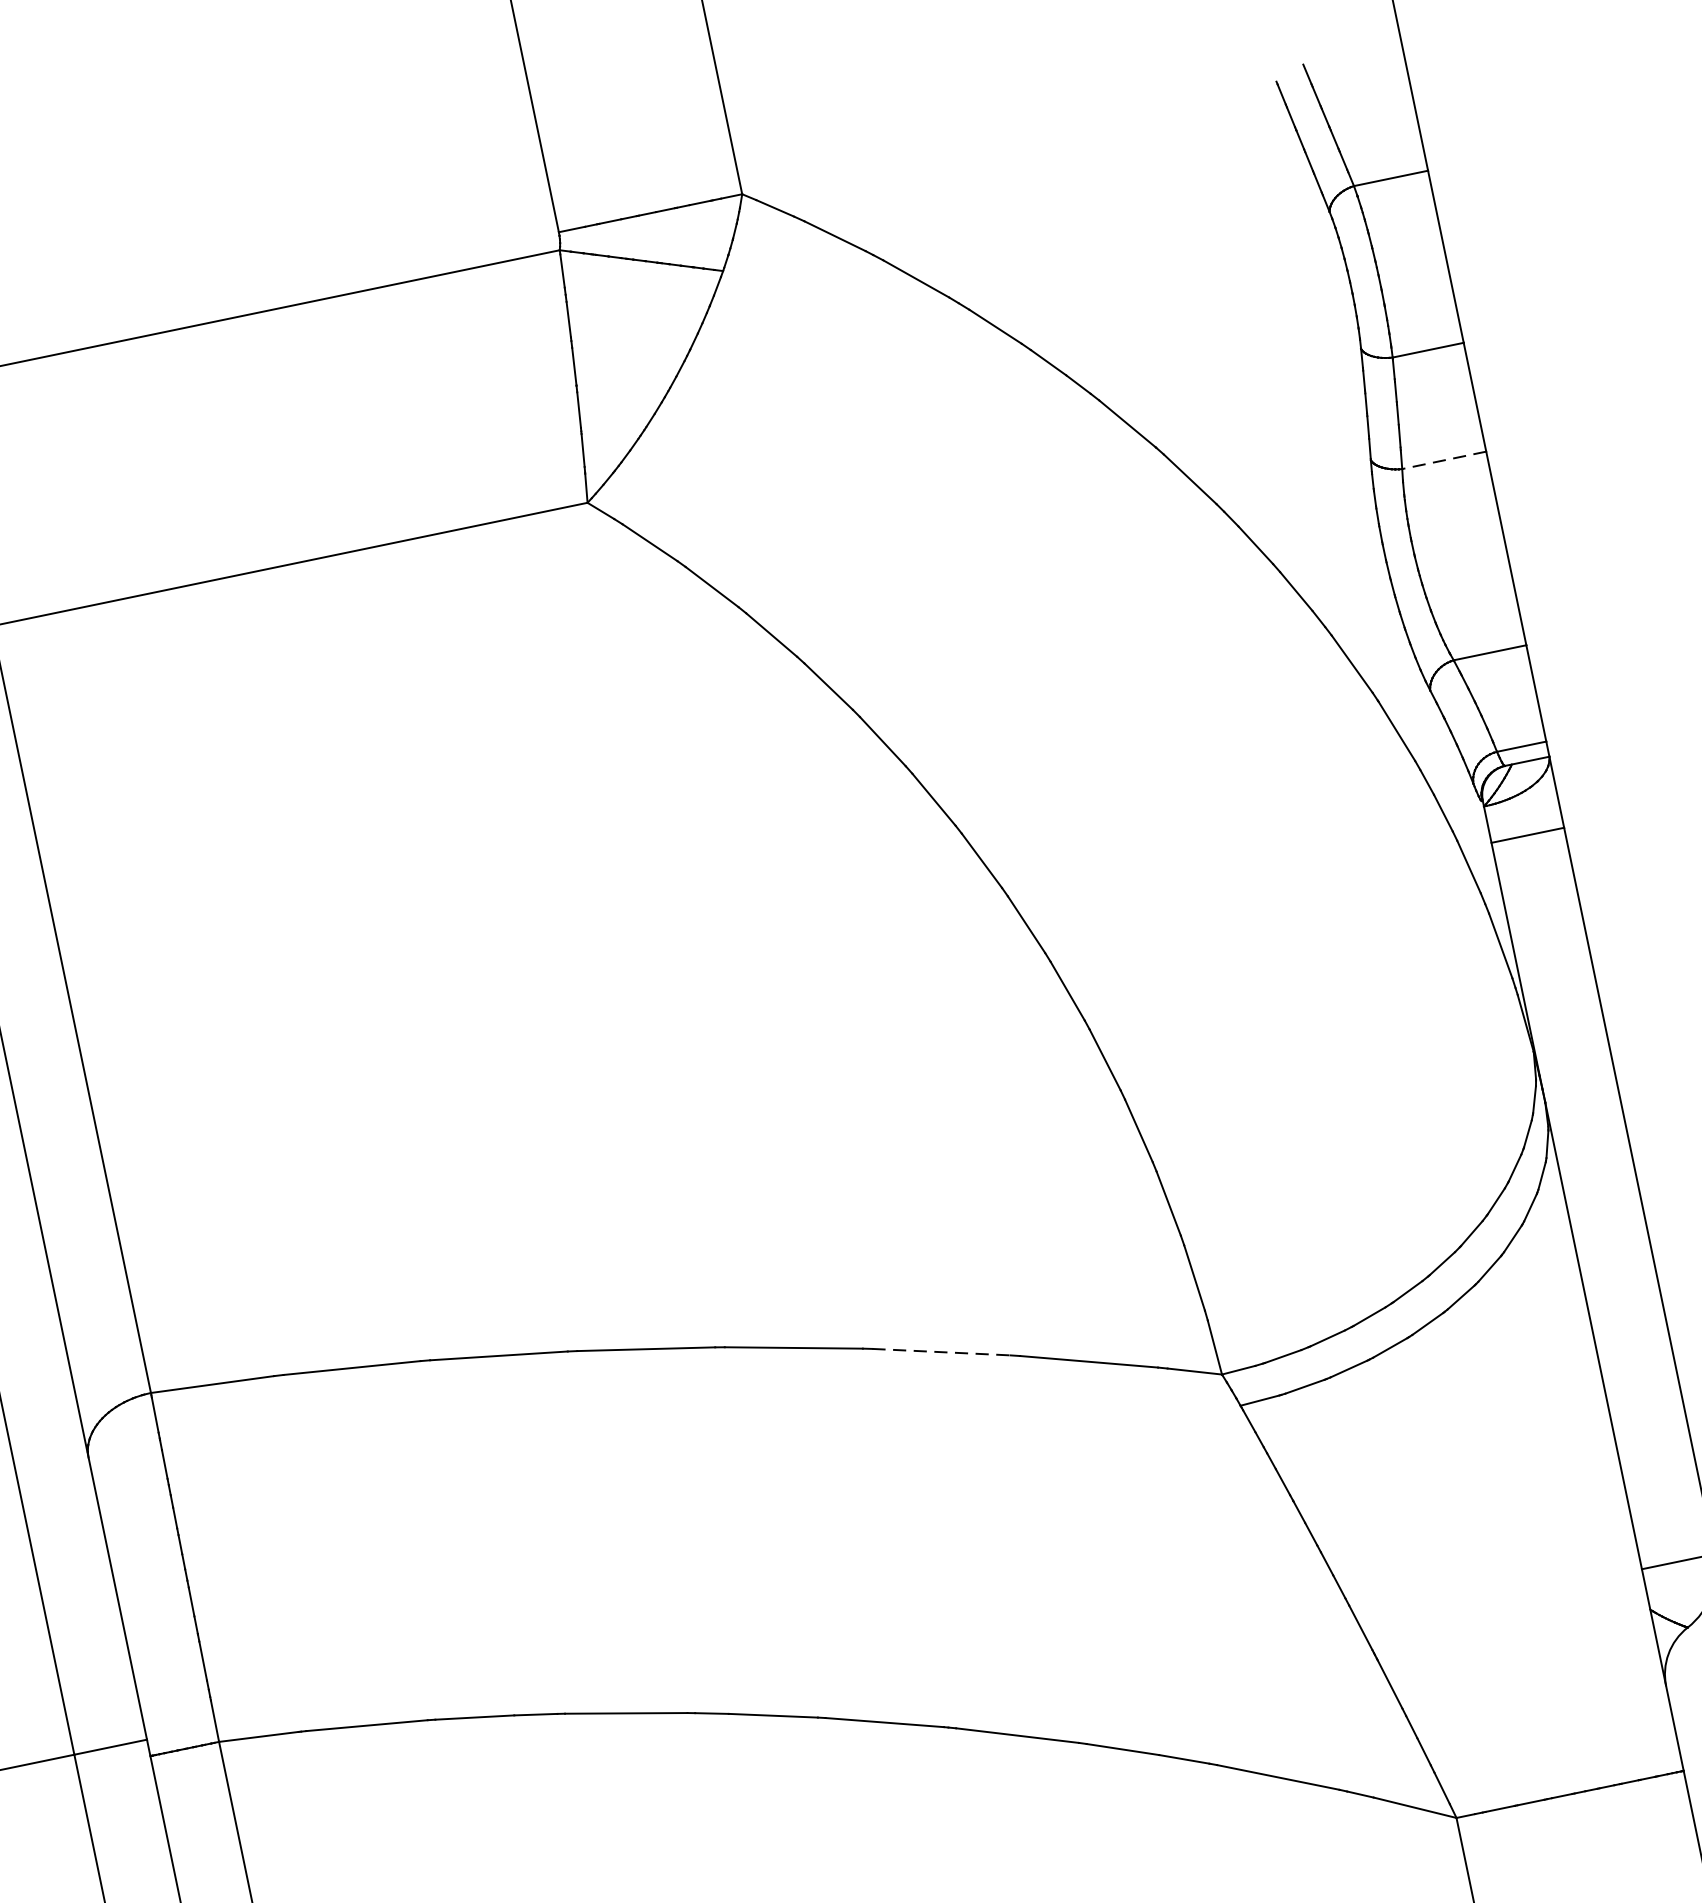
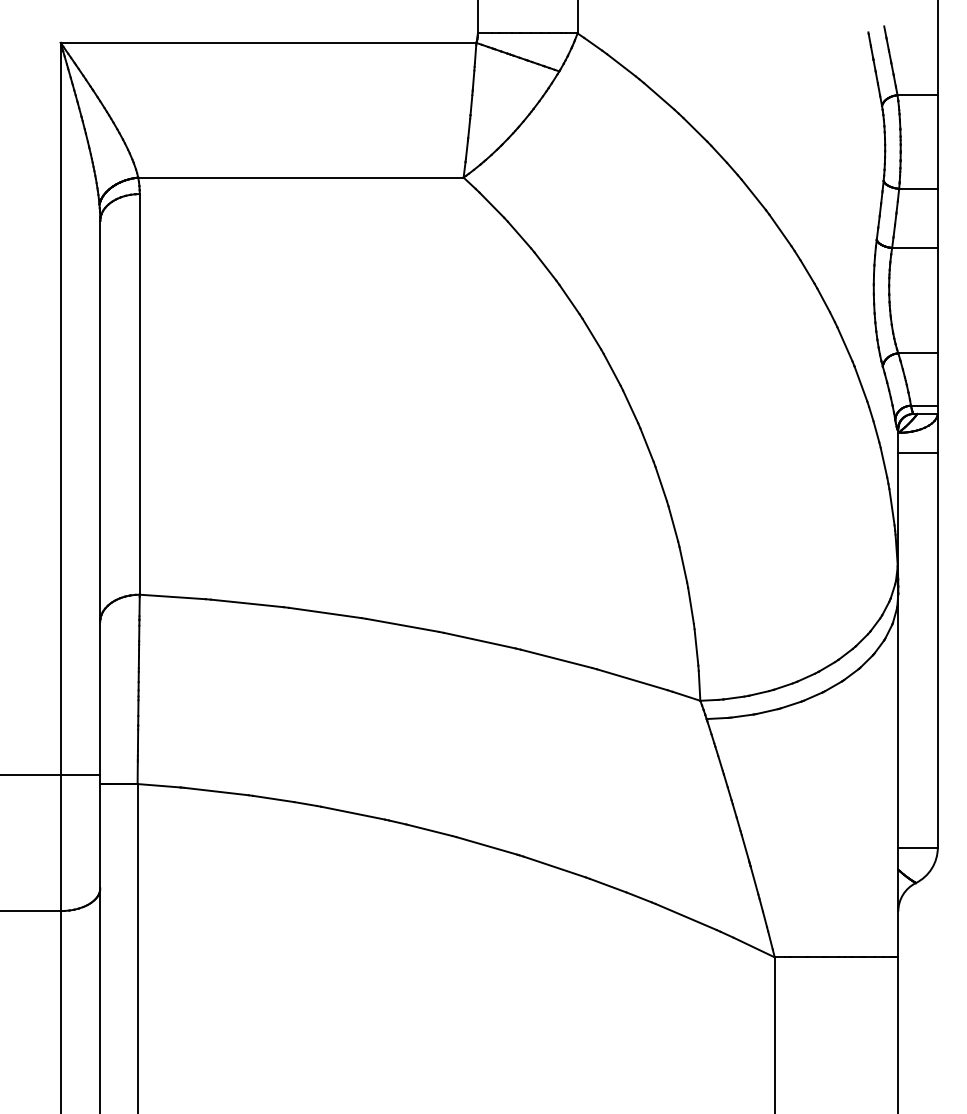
line: (1443, 461) -> (914, 248), dashed -> solid
line: (941, 1351) -> (556, 658), dashed -> solid

